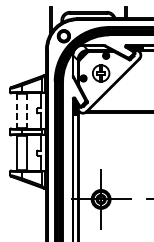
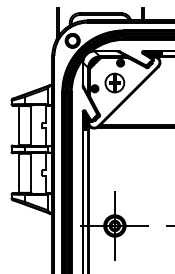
line: (17, 111) -> (19, 126), dashed -> solid
line: (26, 111) -> (30, 126), dashed -> solid

